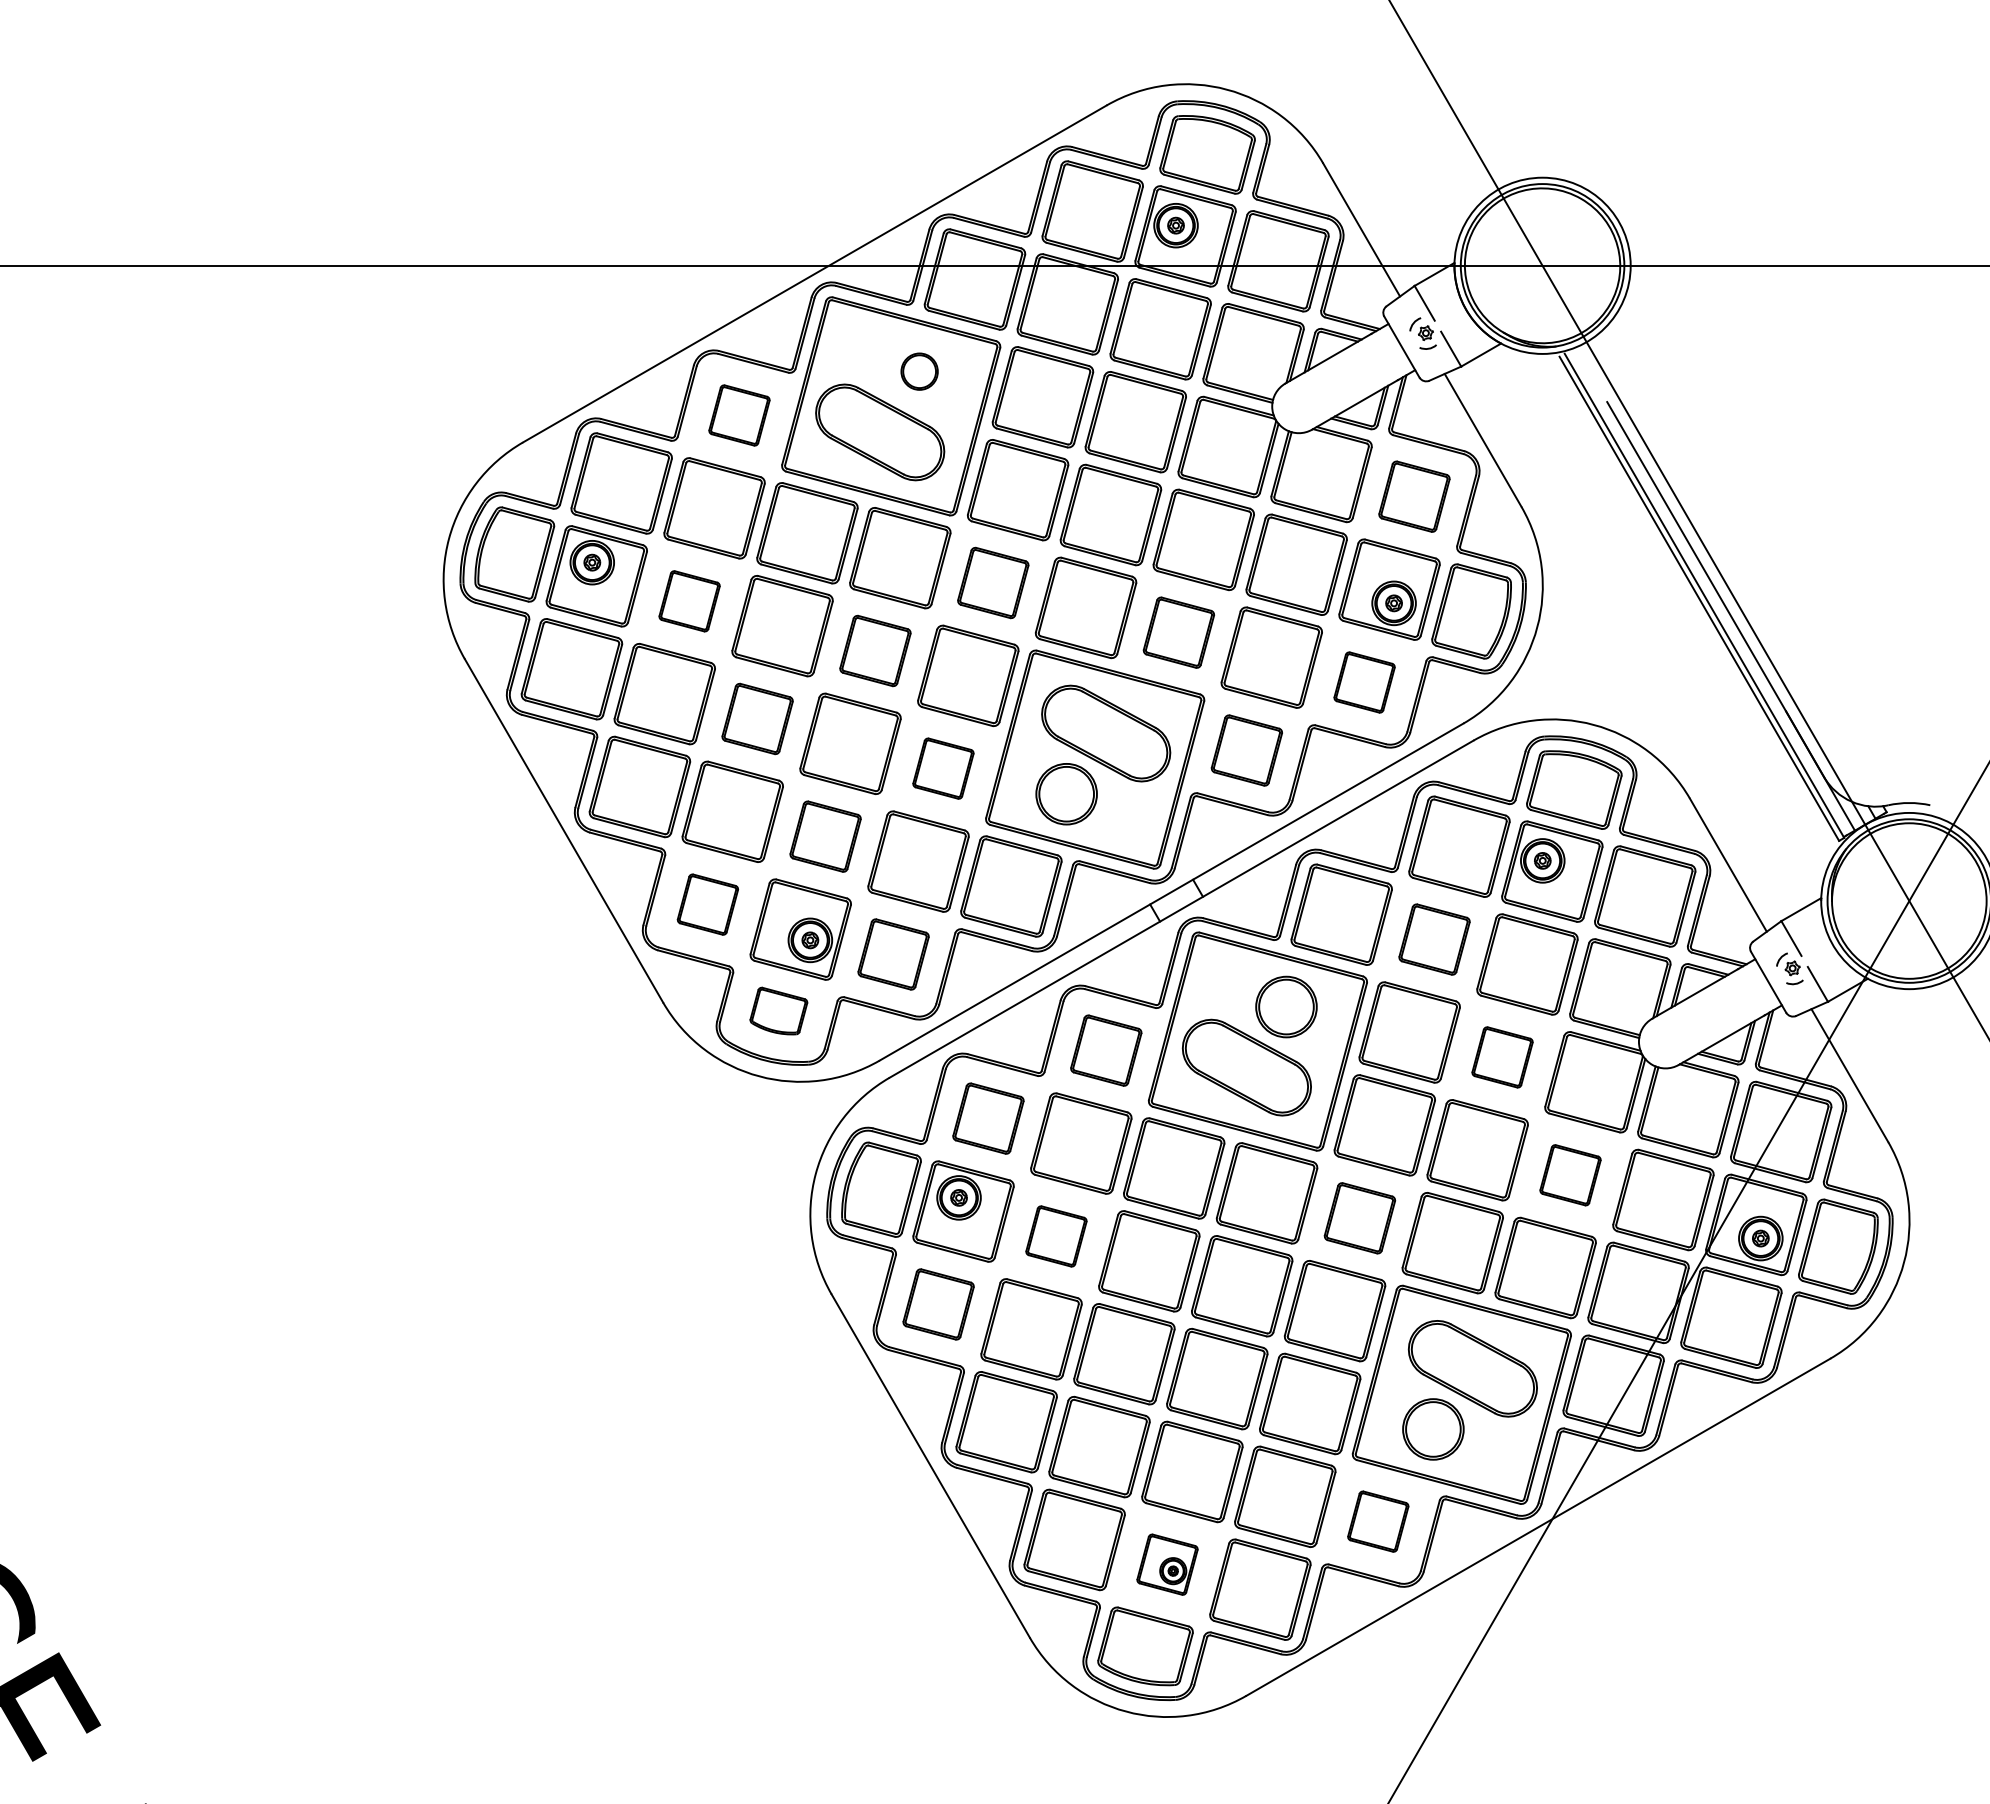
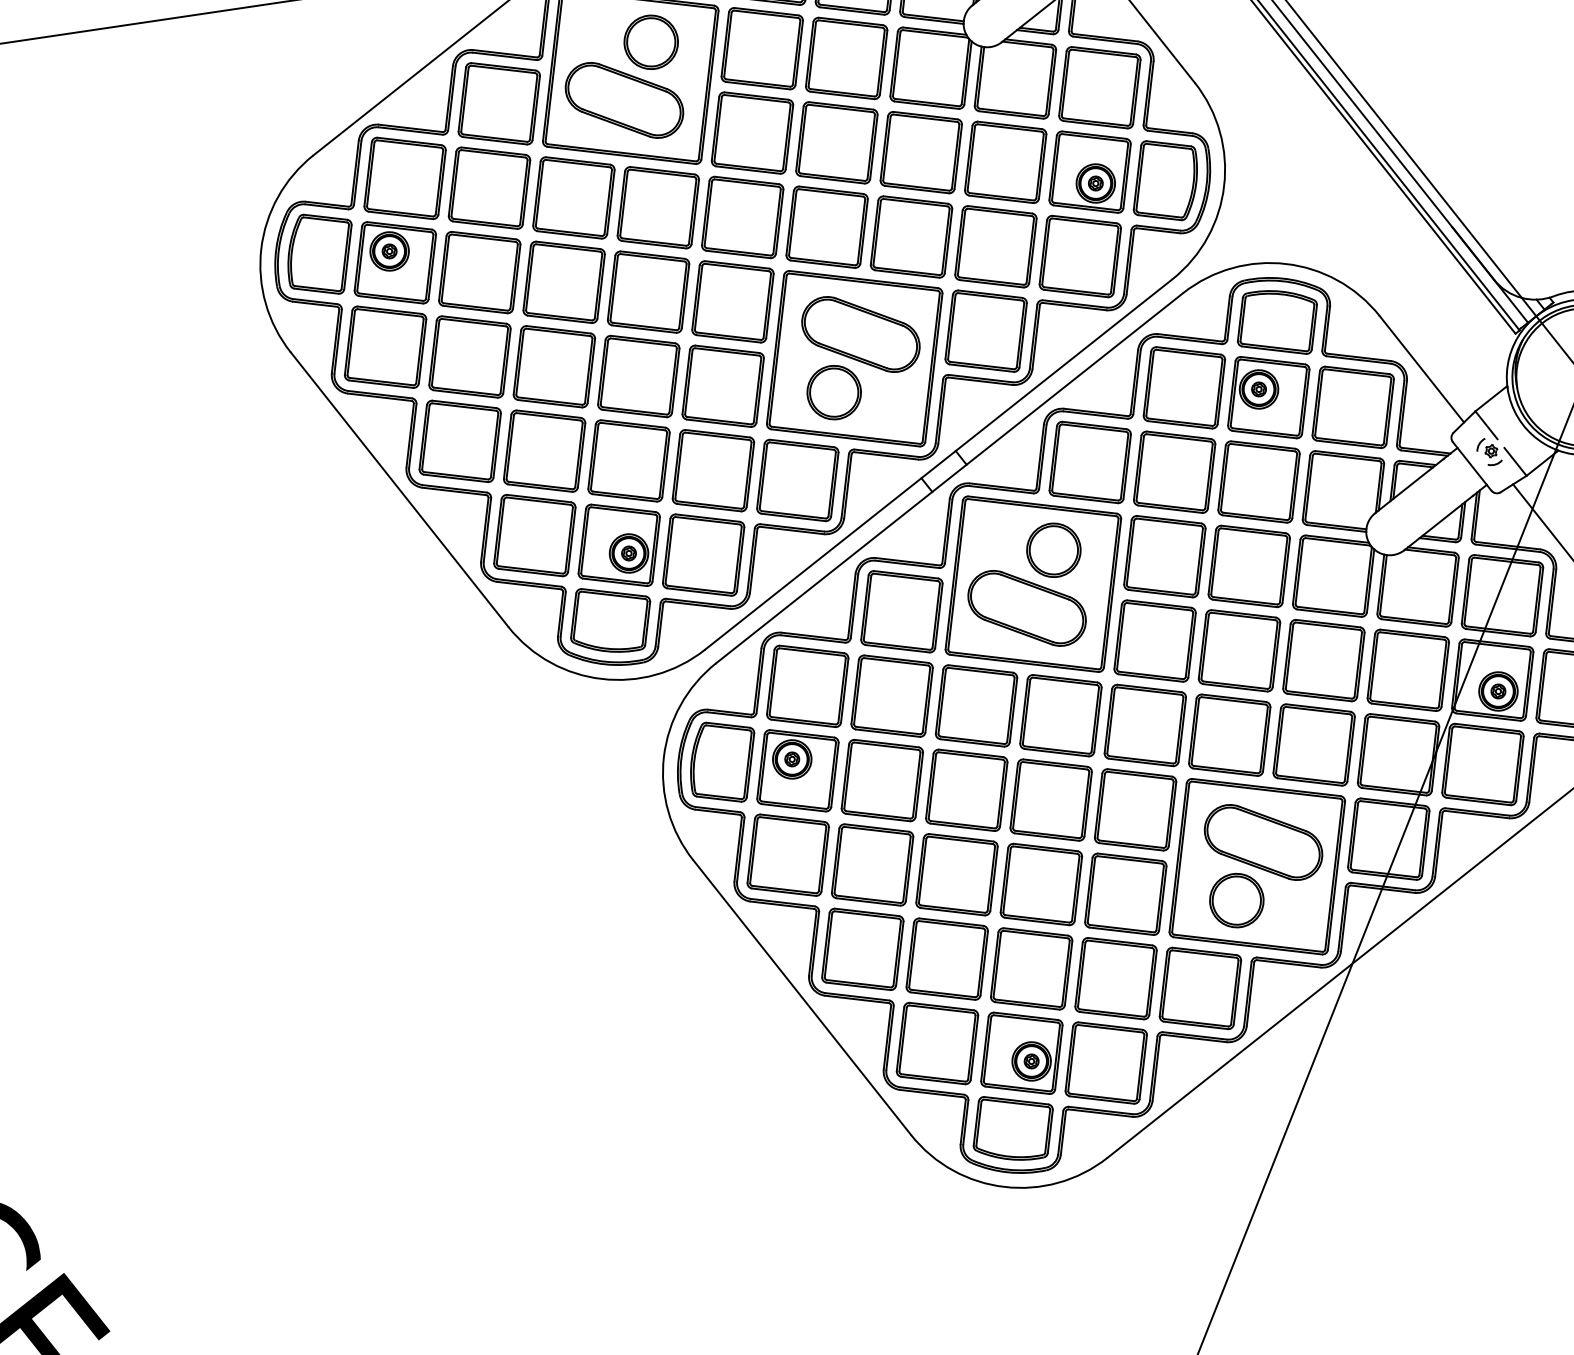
part: (919, 371) -> (650, 42), size x1.67
part: (739, 415) -> (499, 103), size x1.67
part: (1414, 496) -> (1099, 87), size x1.43
part: (993, 582) -> (742, 216), size x1.43
part: (689, 601) -> (479, 272), size x1.67
part: (1178, 632) -> (911, 236), size x1.43
part: (875, 650) -> (648, 291), size x1.43
part: (1364, 682) -> (1080, 256), size x1.67
part: (757, 718) -> (554, 366), size x1.43
part: (1246, 750) -> (985, 331), size x1.43
part: (943, 768) -> (723, 386), size x1.67
part: (825, 836) -> (628, 460), size x1.43
part: (707, 904) -> (534, 535), size x1.67
part: (1434, 939) -> (1174, 472), size x1.43
part: (893, 954) -> (703, 555), size x1.43
part: (778, 1010) -> (610, 618), size x1.67
part: (1106, 1050) -> (902, 611), size x1.43
part: (1502, 1057) -> (1249, 566), size x1.67
part: (988, 1118) -> (807, 686), size x1.43
part: (1570, 1175) -> (1323, 660), size x1.67
part: (1359, 1218) -> (1144, 725), size x1.43
part: (1056, 1236) -> (882, 780), size x1.67
part: (938, 1304) -> (788, 855), size x1.43
part: (1378, 1521) -> (1200, 988), size x1.67
part: (1167, 1564) -> (1021, 1053), size x1.67

